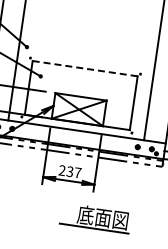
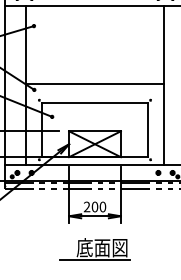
line: (87, 49) -> (94, 83), added
line: (85, 68) -> (95, 102), dashed -> solid
text: (73, 171) -> (98, 206), 237 -> 200
part: (95, 218) -> (94, 249), moved

